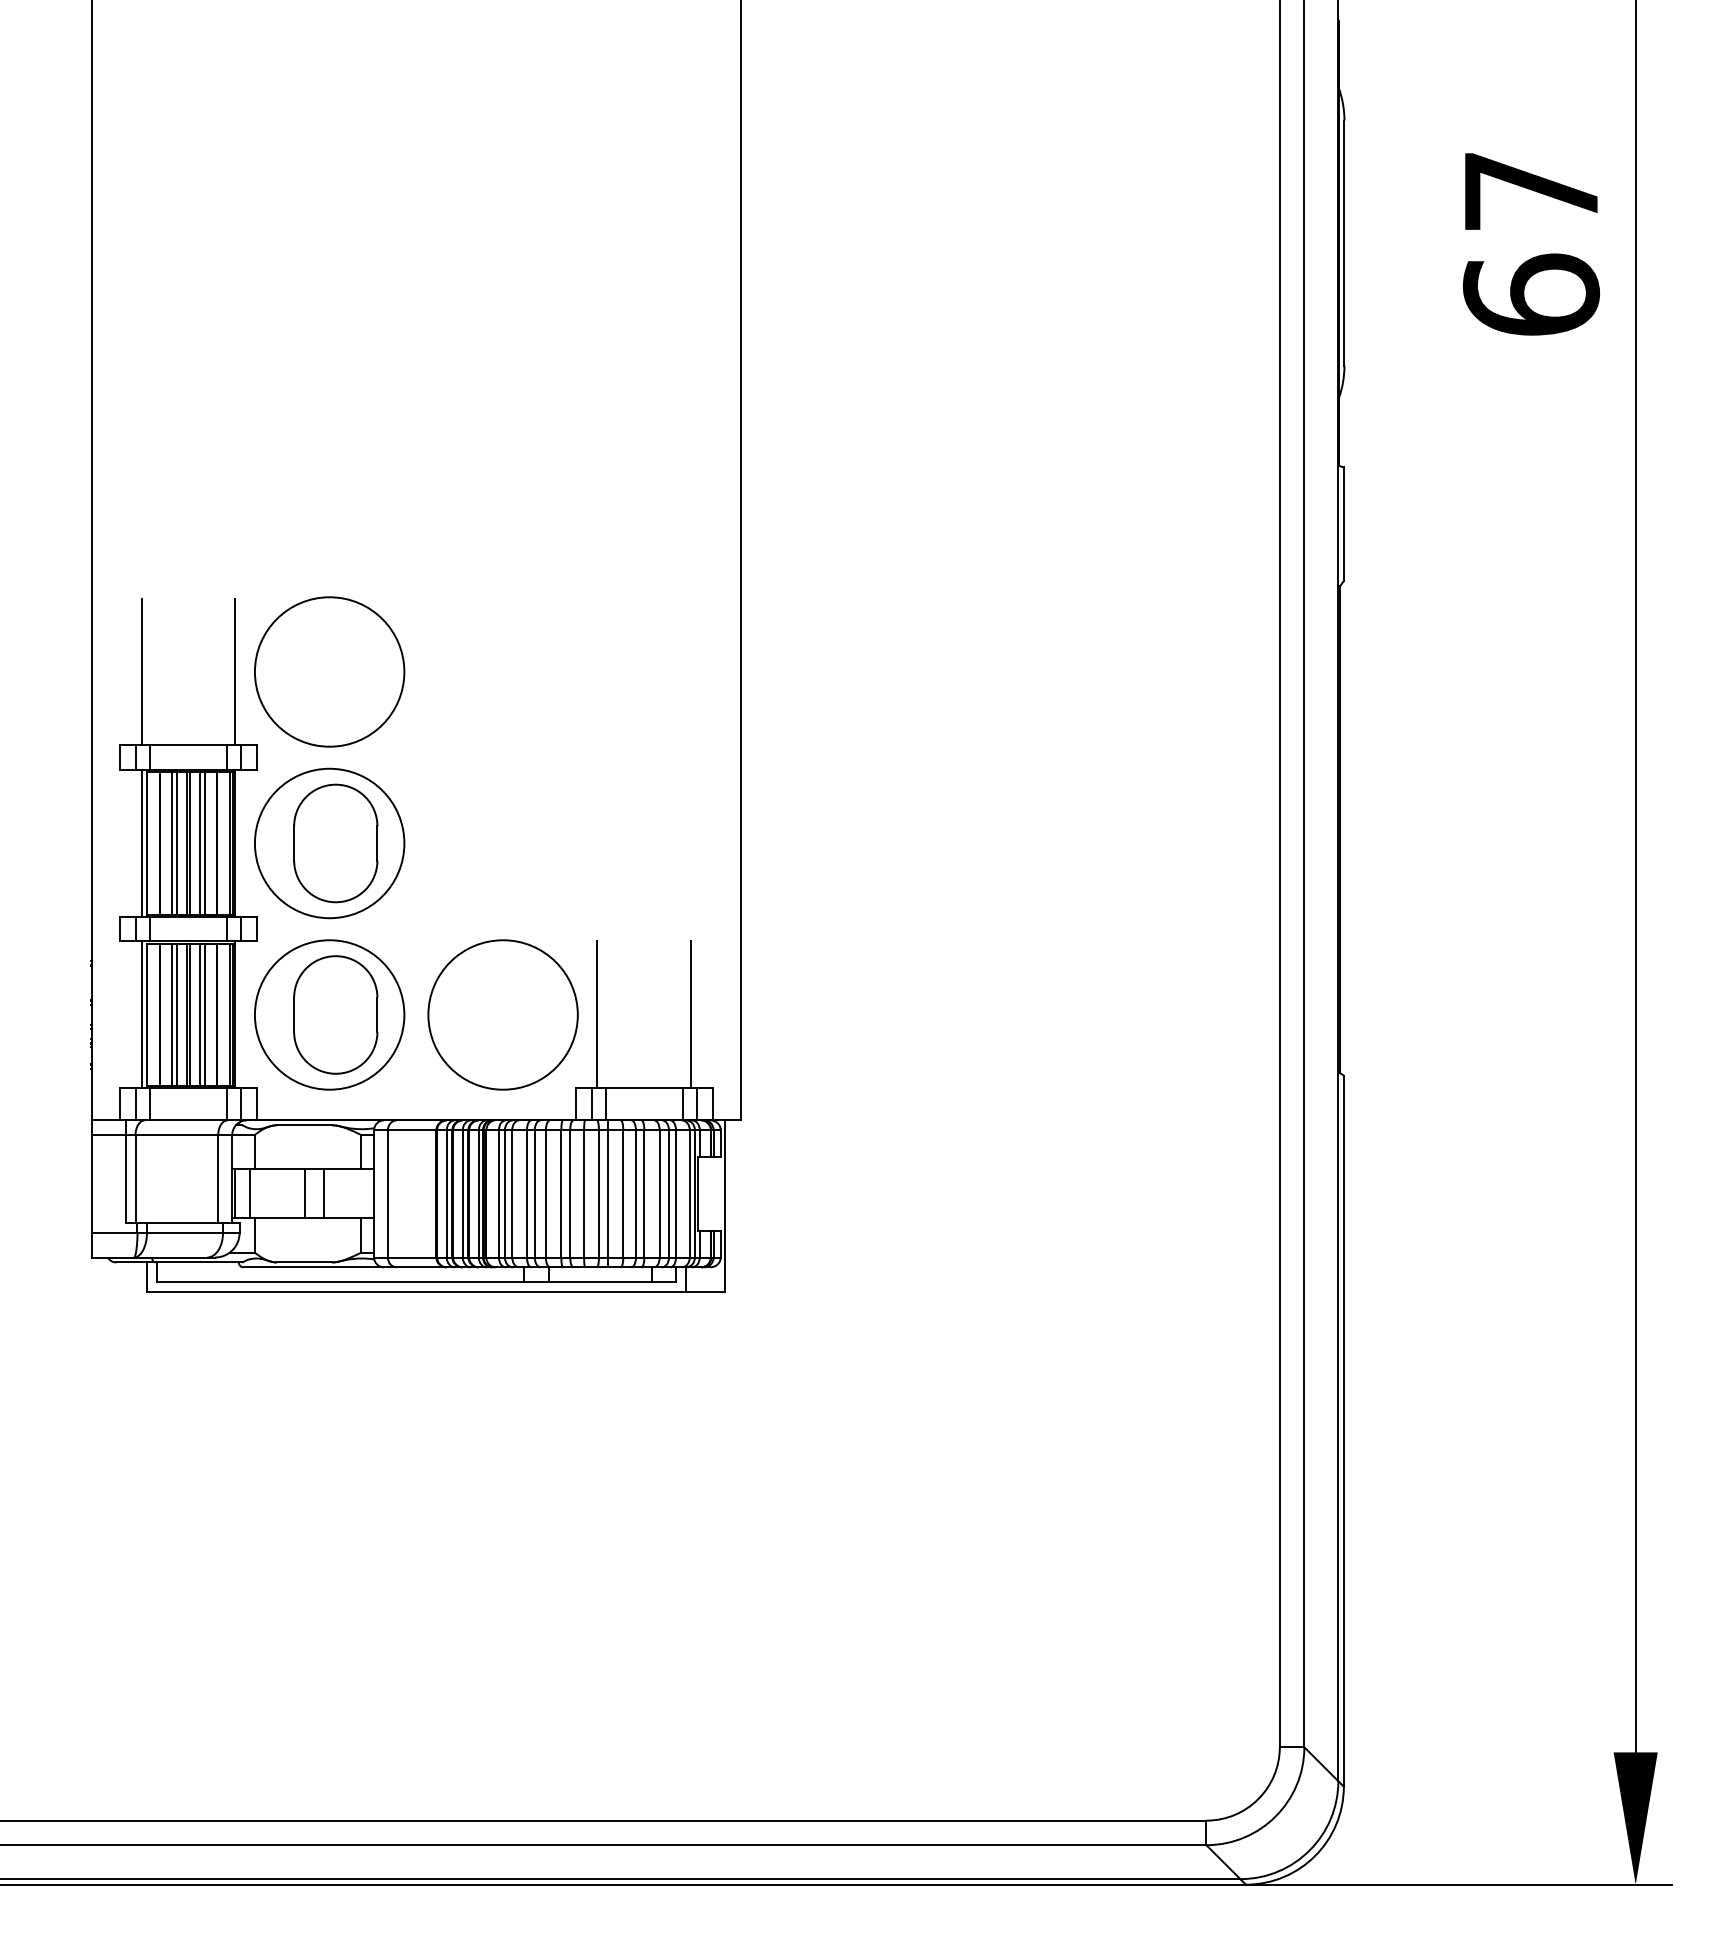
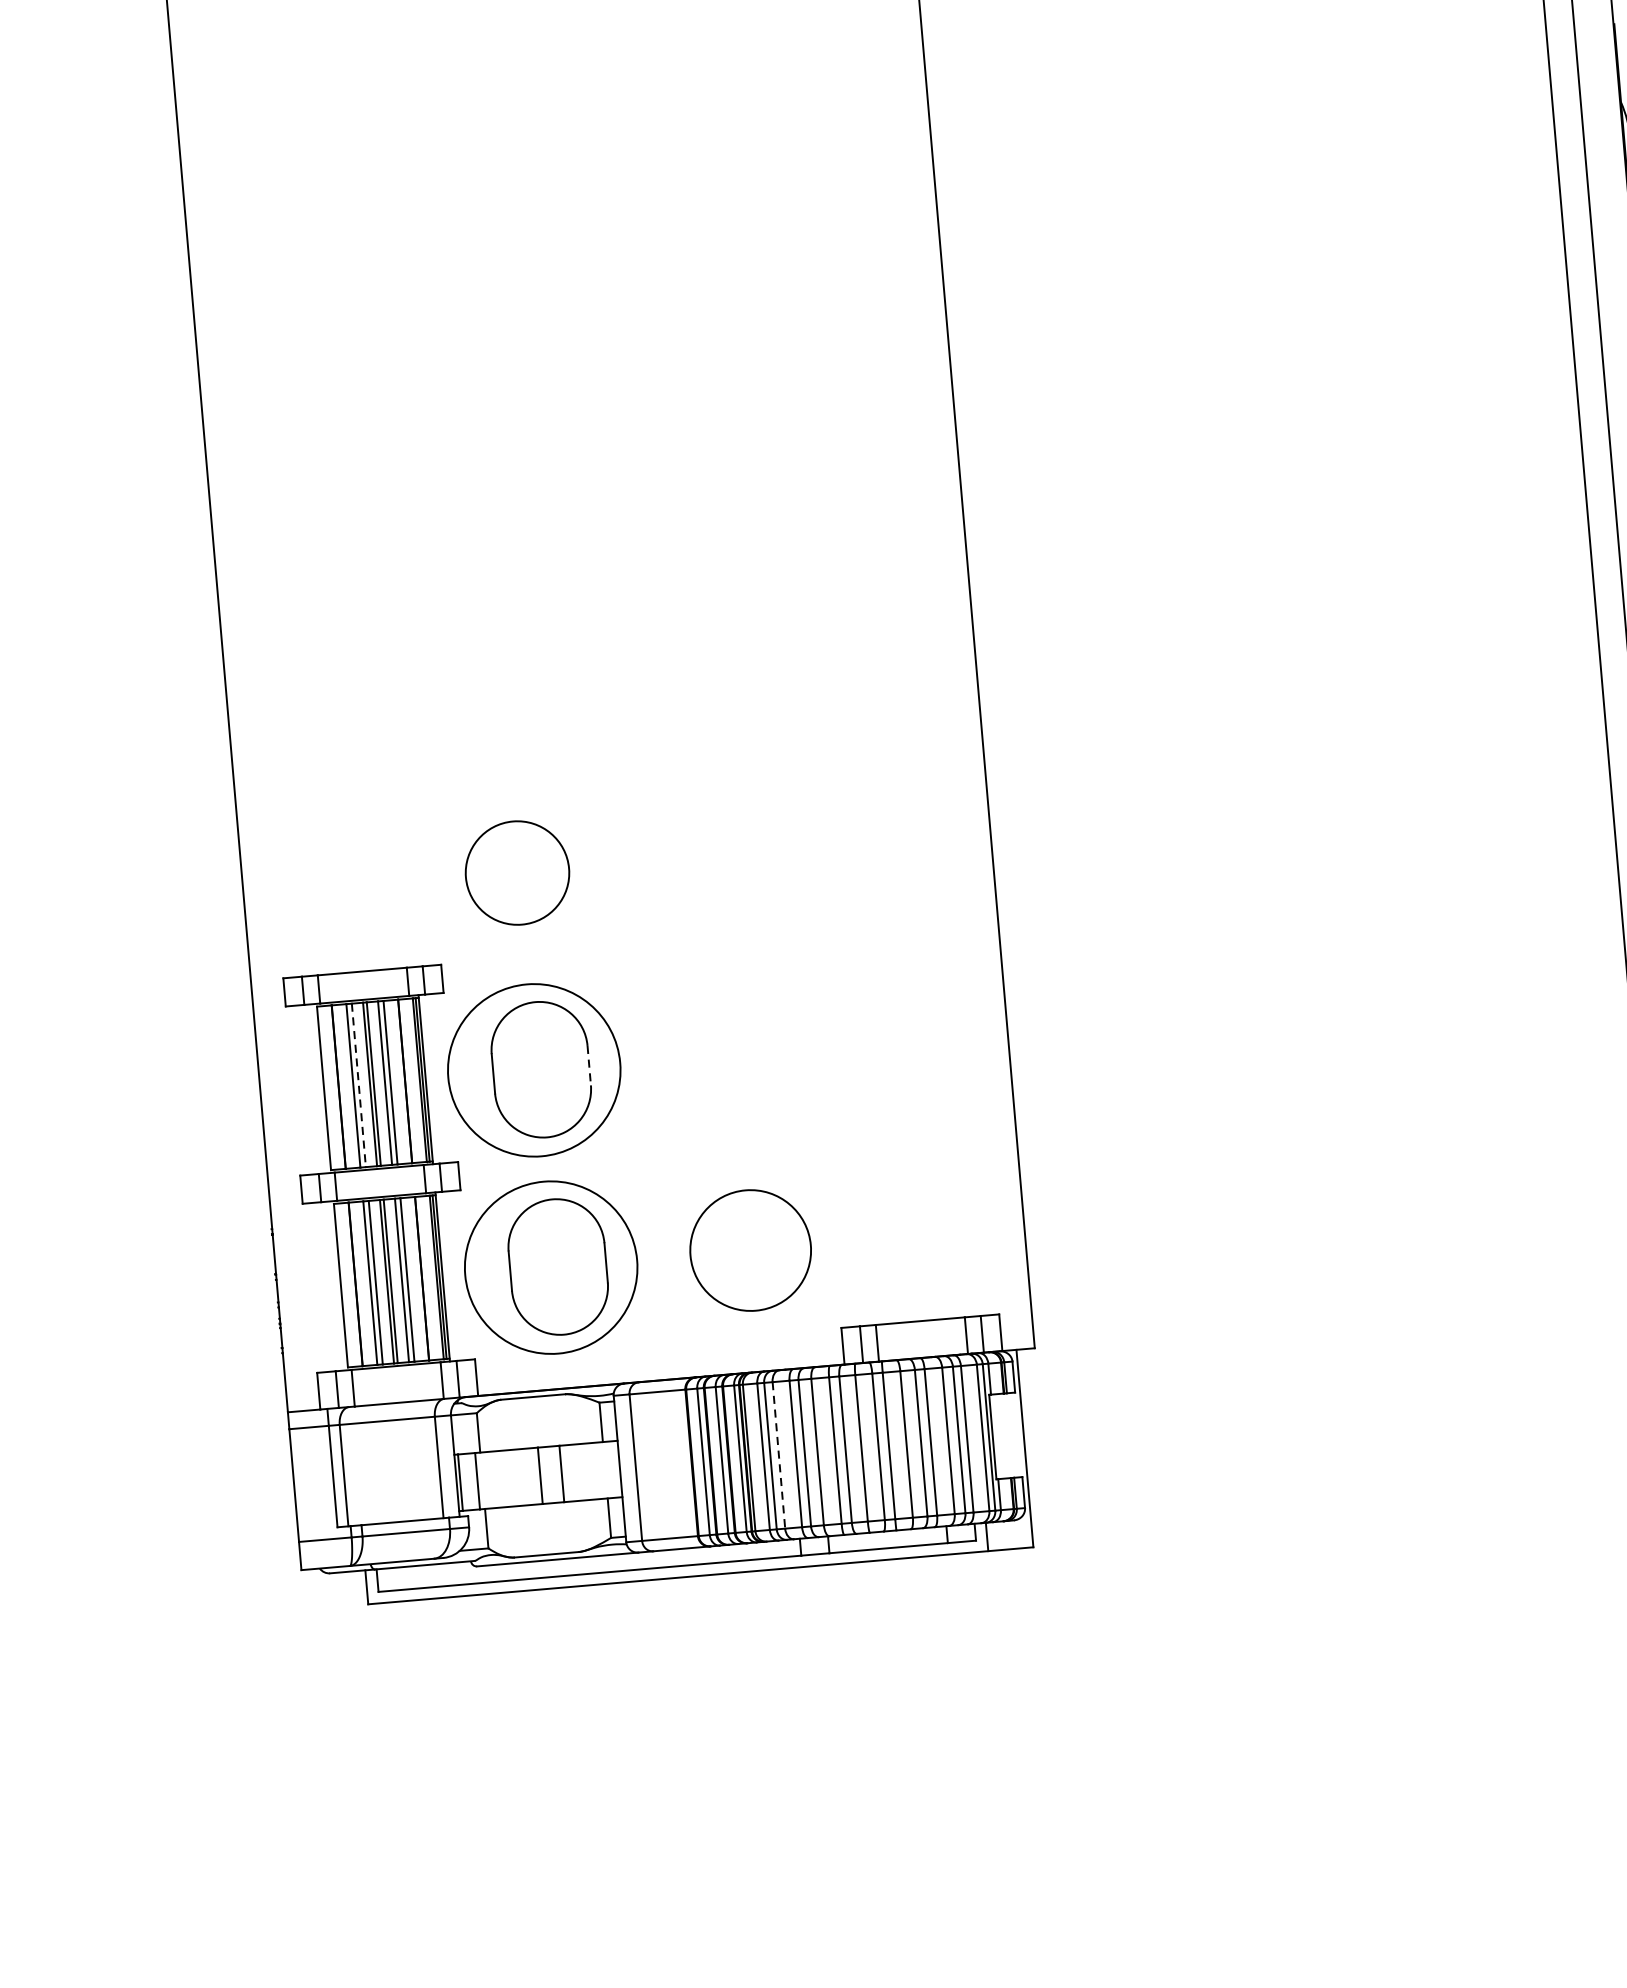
line: (141, 671) -> (300, 891), removed
line: (235, 671) -> (408, 881), removed
circle: (329, 671) -> (517, 872), size x0.6
line: (141, 843) -> (317, 1088), removed
line: (177, 843) -> (359, 1085), solid -> dashed
line: (377, 843) -> (589, 1065), solid -> dashed
line: (141, 1014) -> (334, 1285), removed
circle: (502, 1014) -> (749, 1250), size x0.7
line: (597, 1014) -> (859, 1240), removed
line: (691, 1014) -> (967, 1231), removed
line: (512, 1193) -> (779, 1454), solid -> dashed

